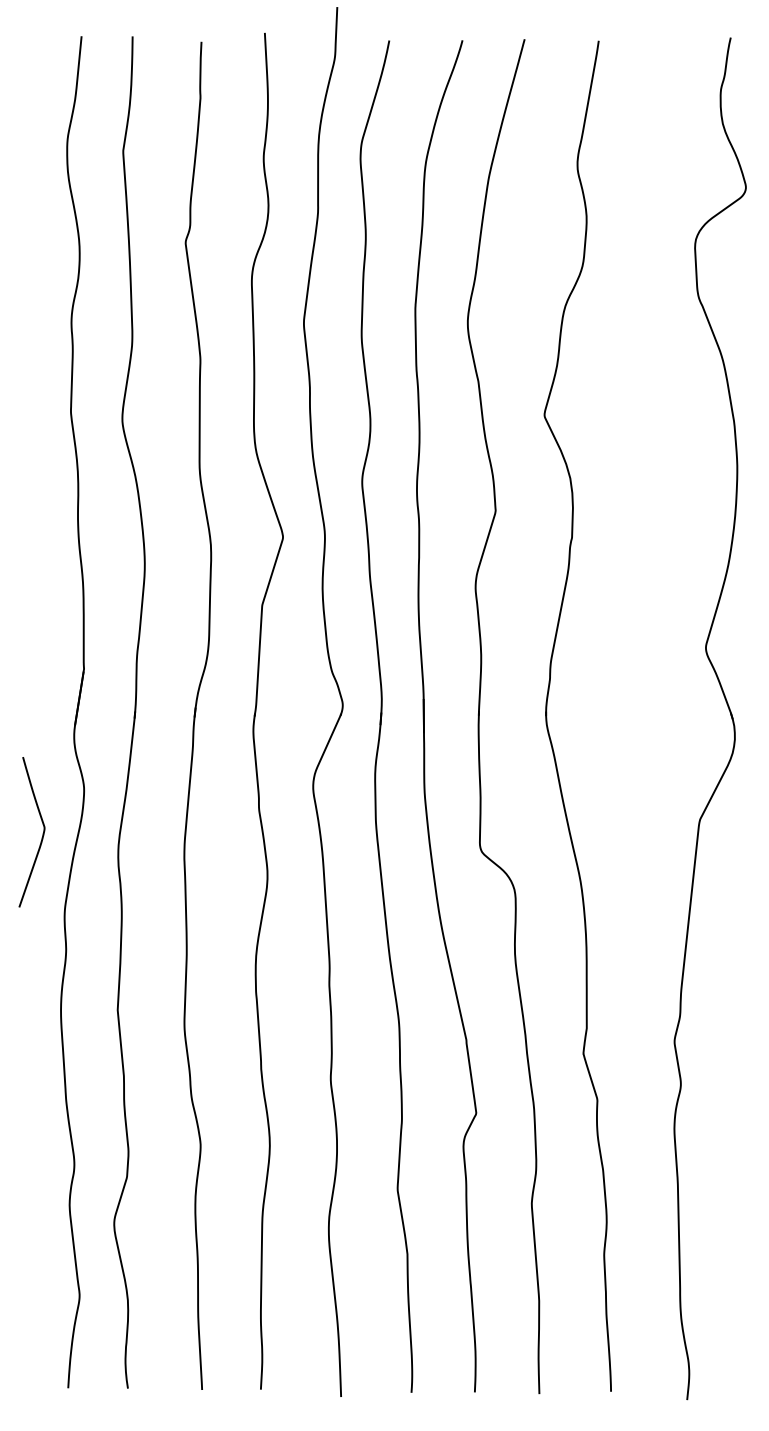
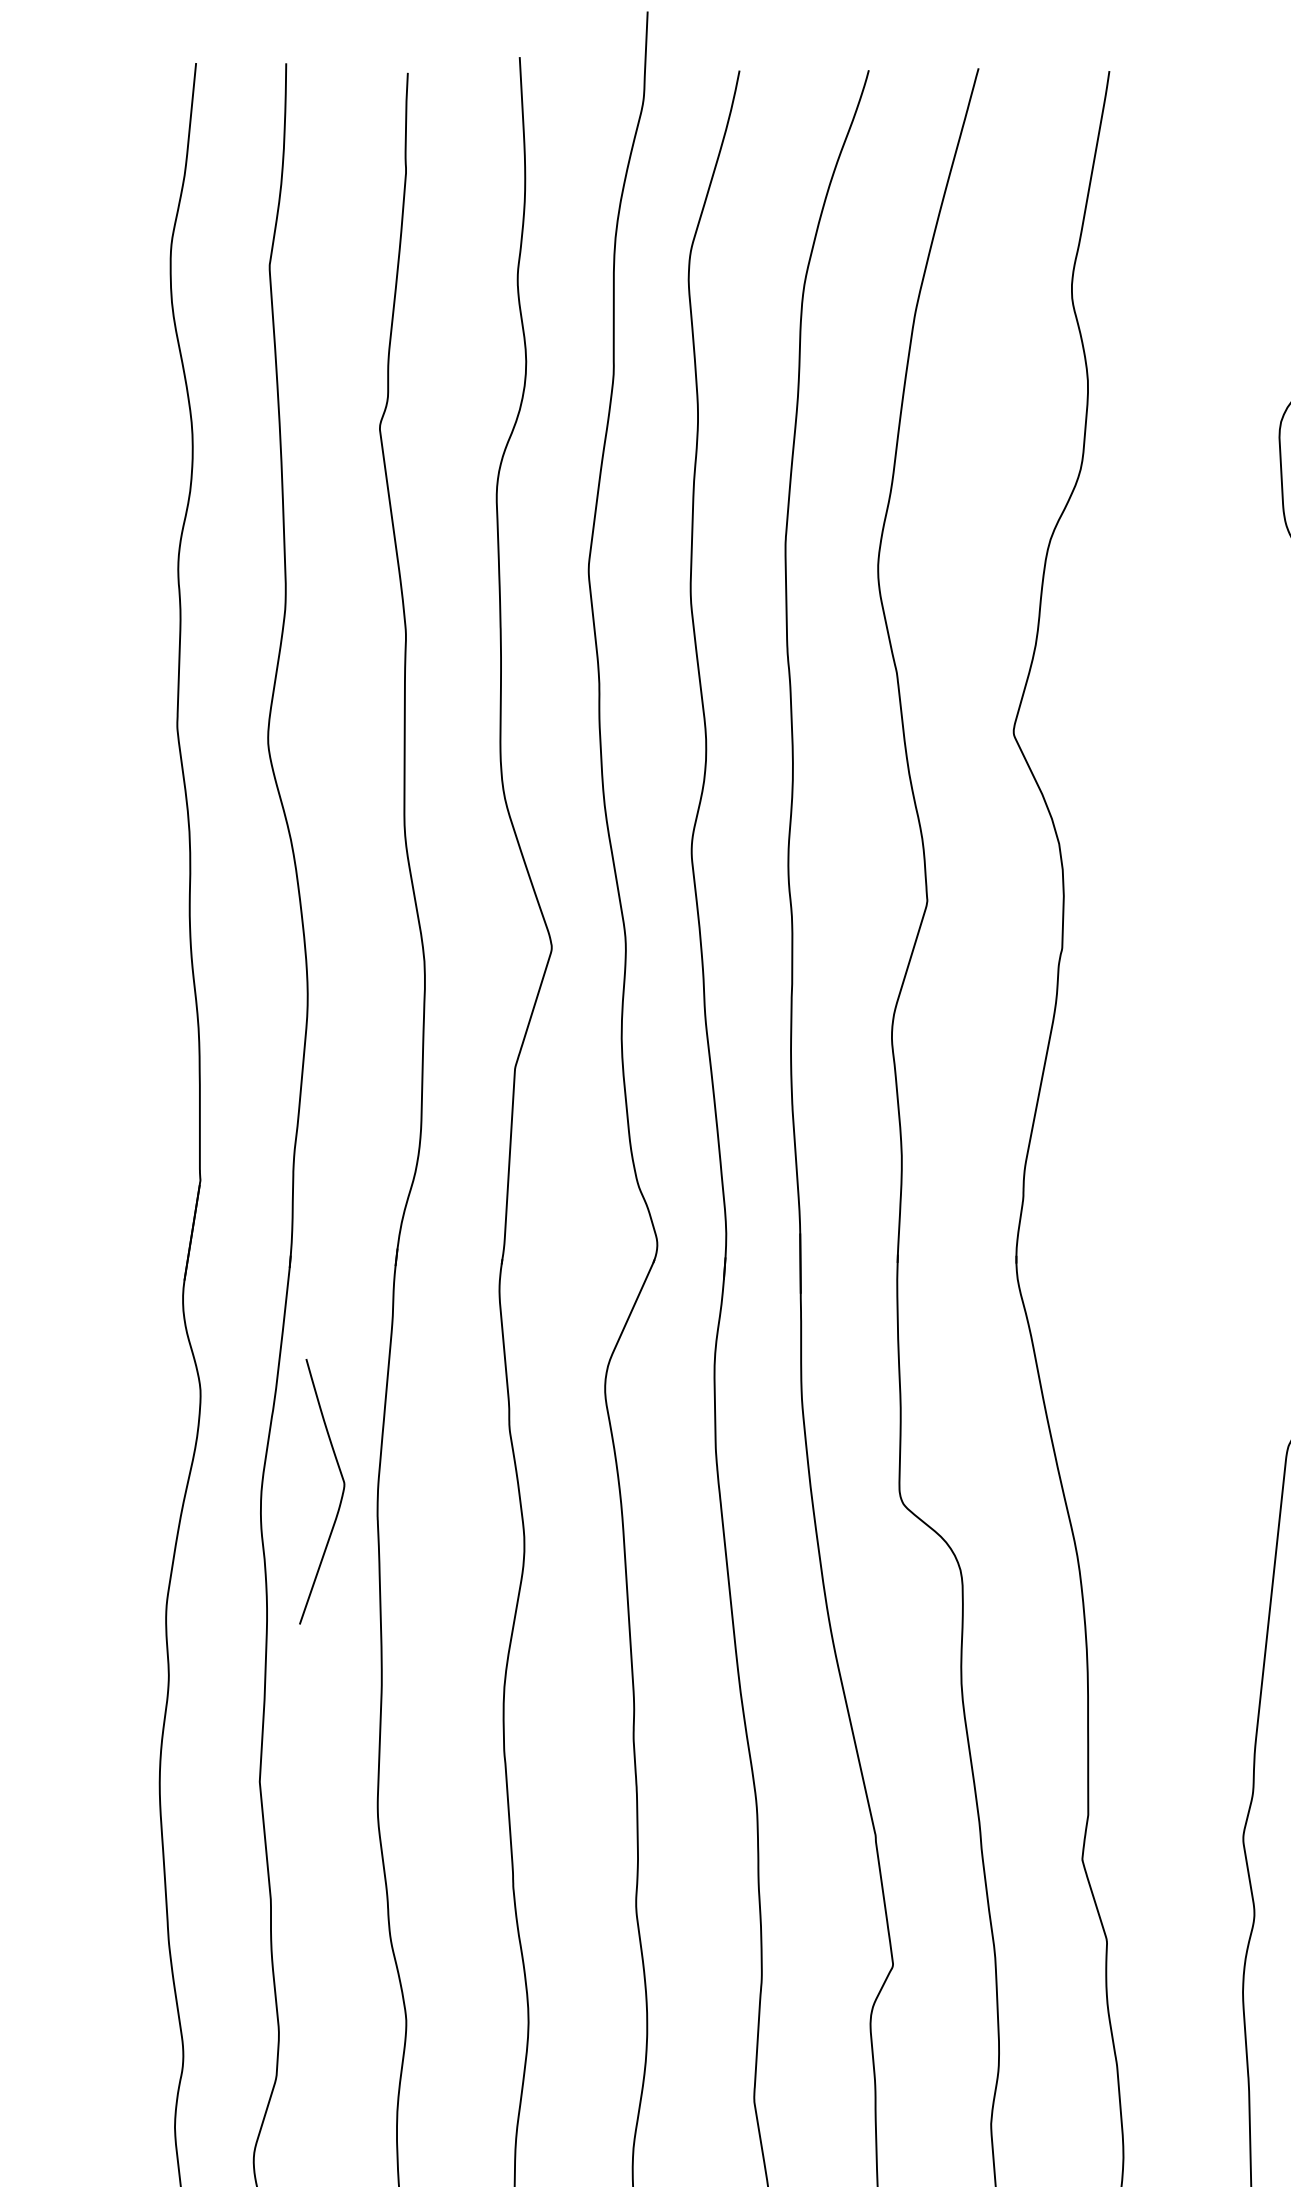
curve: (42, 833) -> (340, 1493), moved

